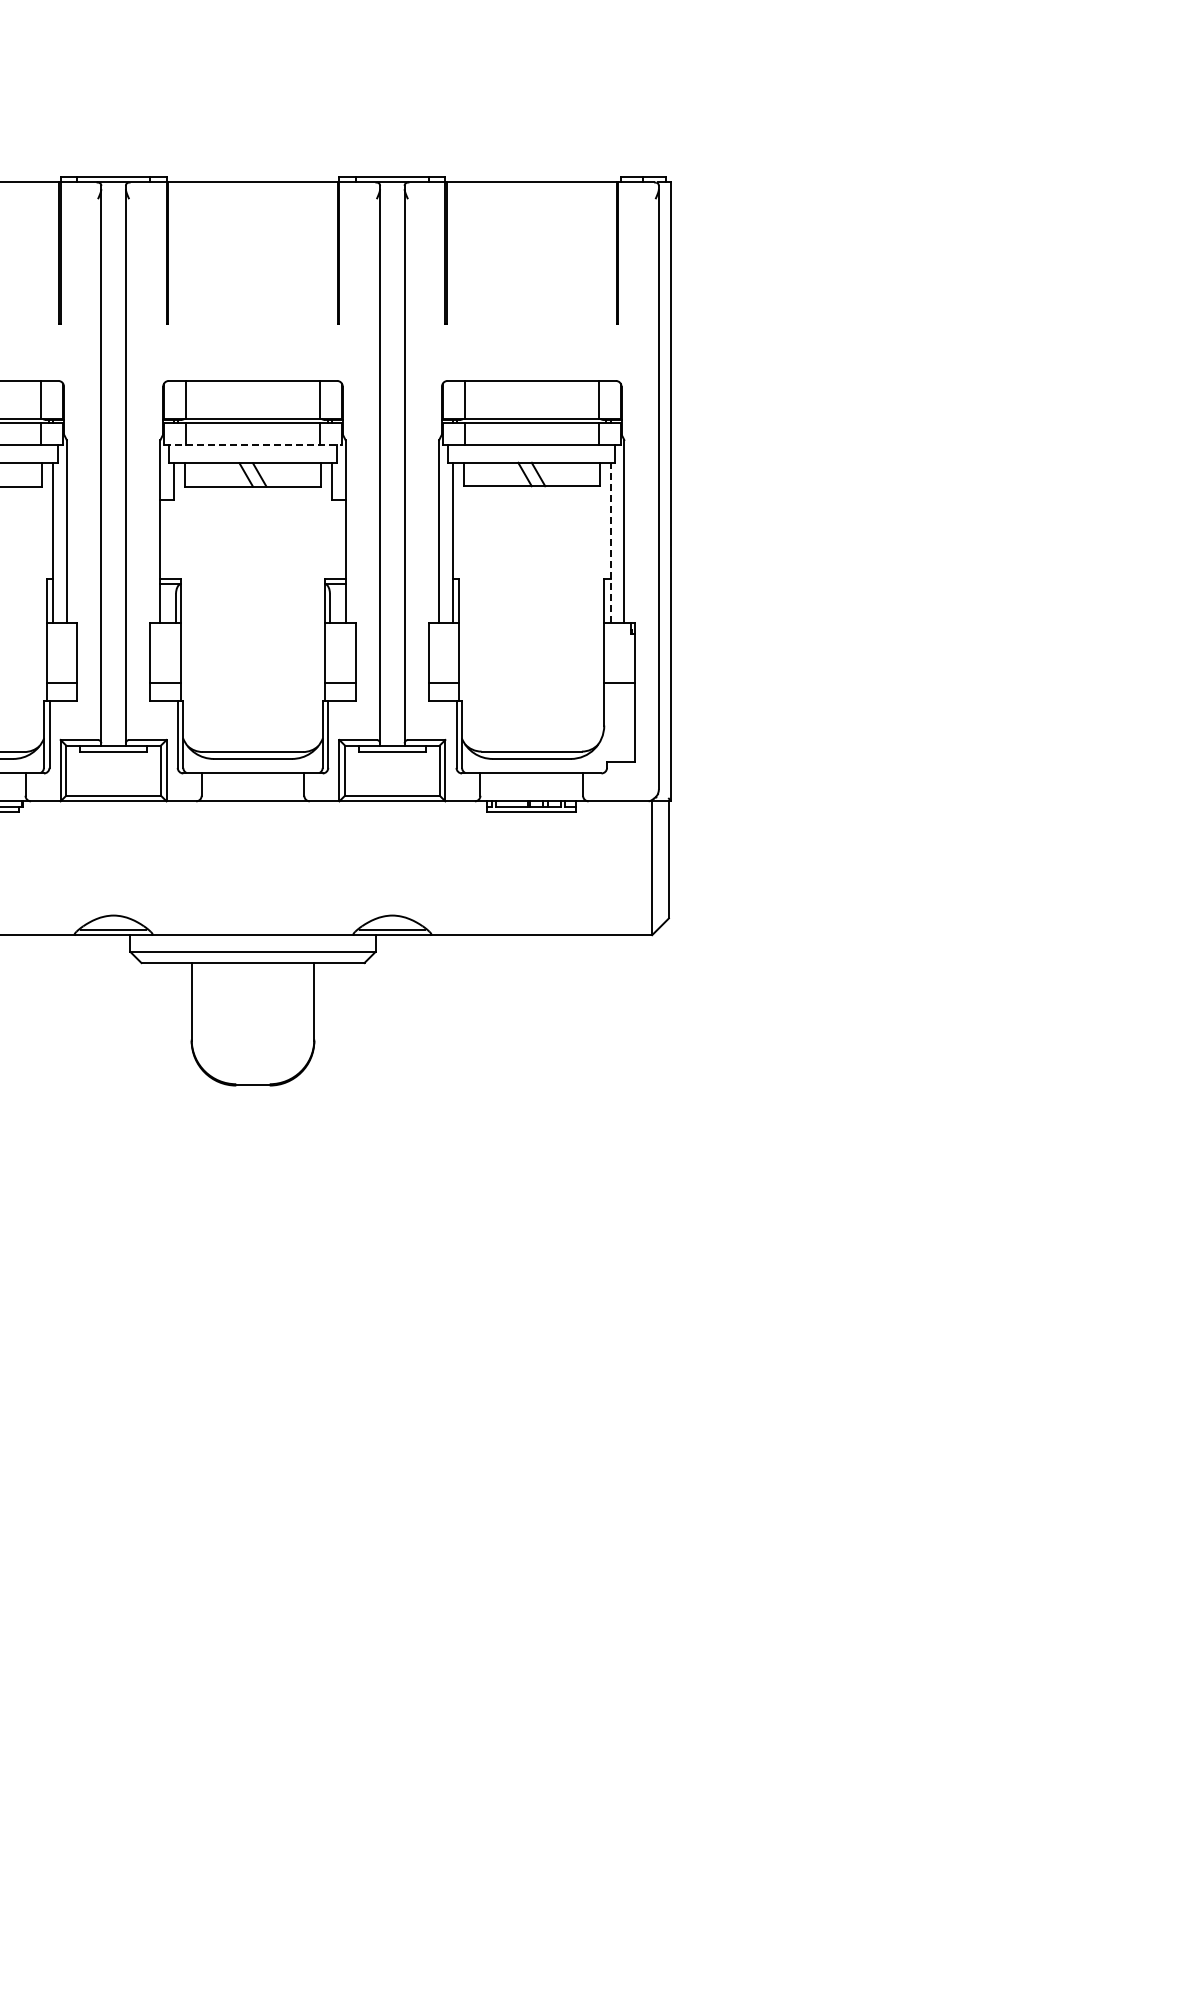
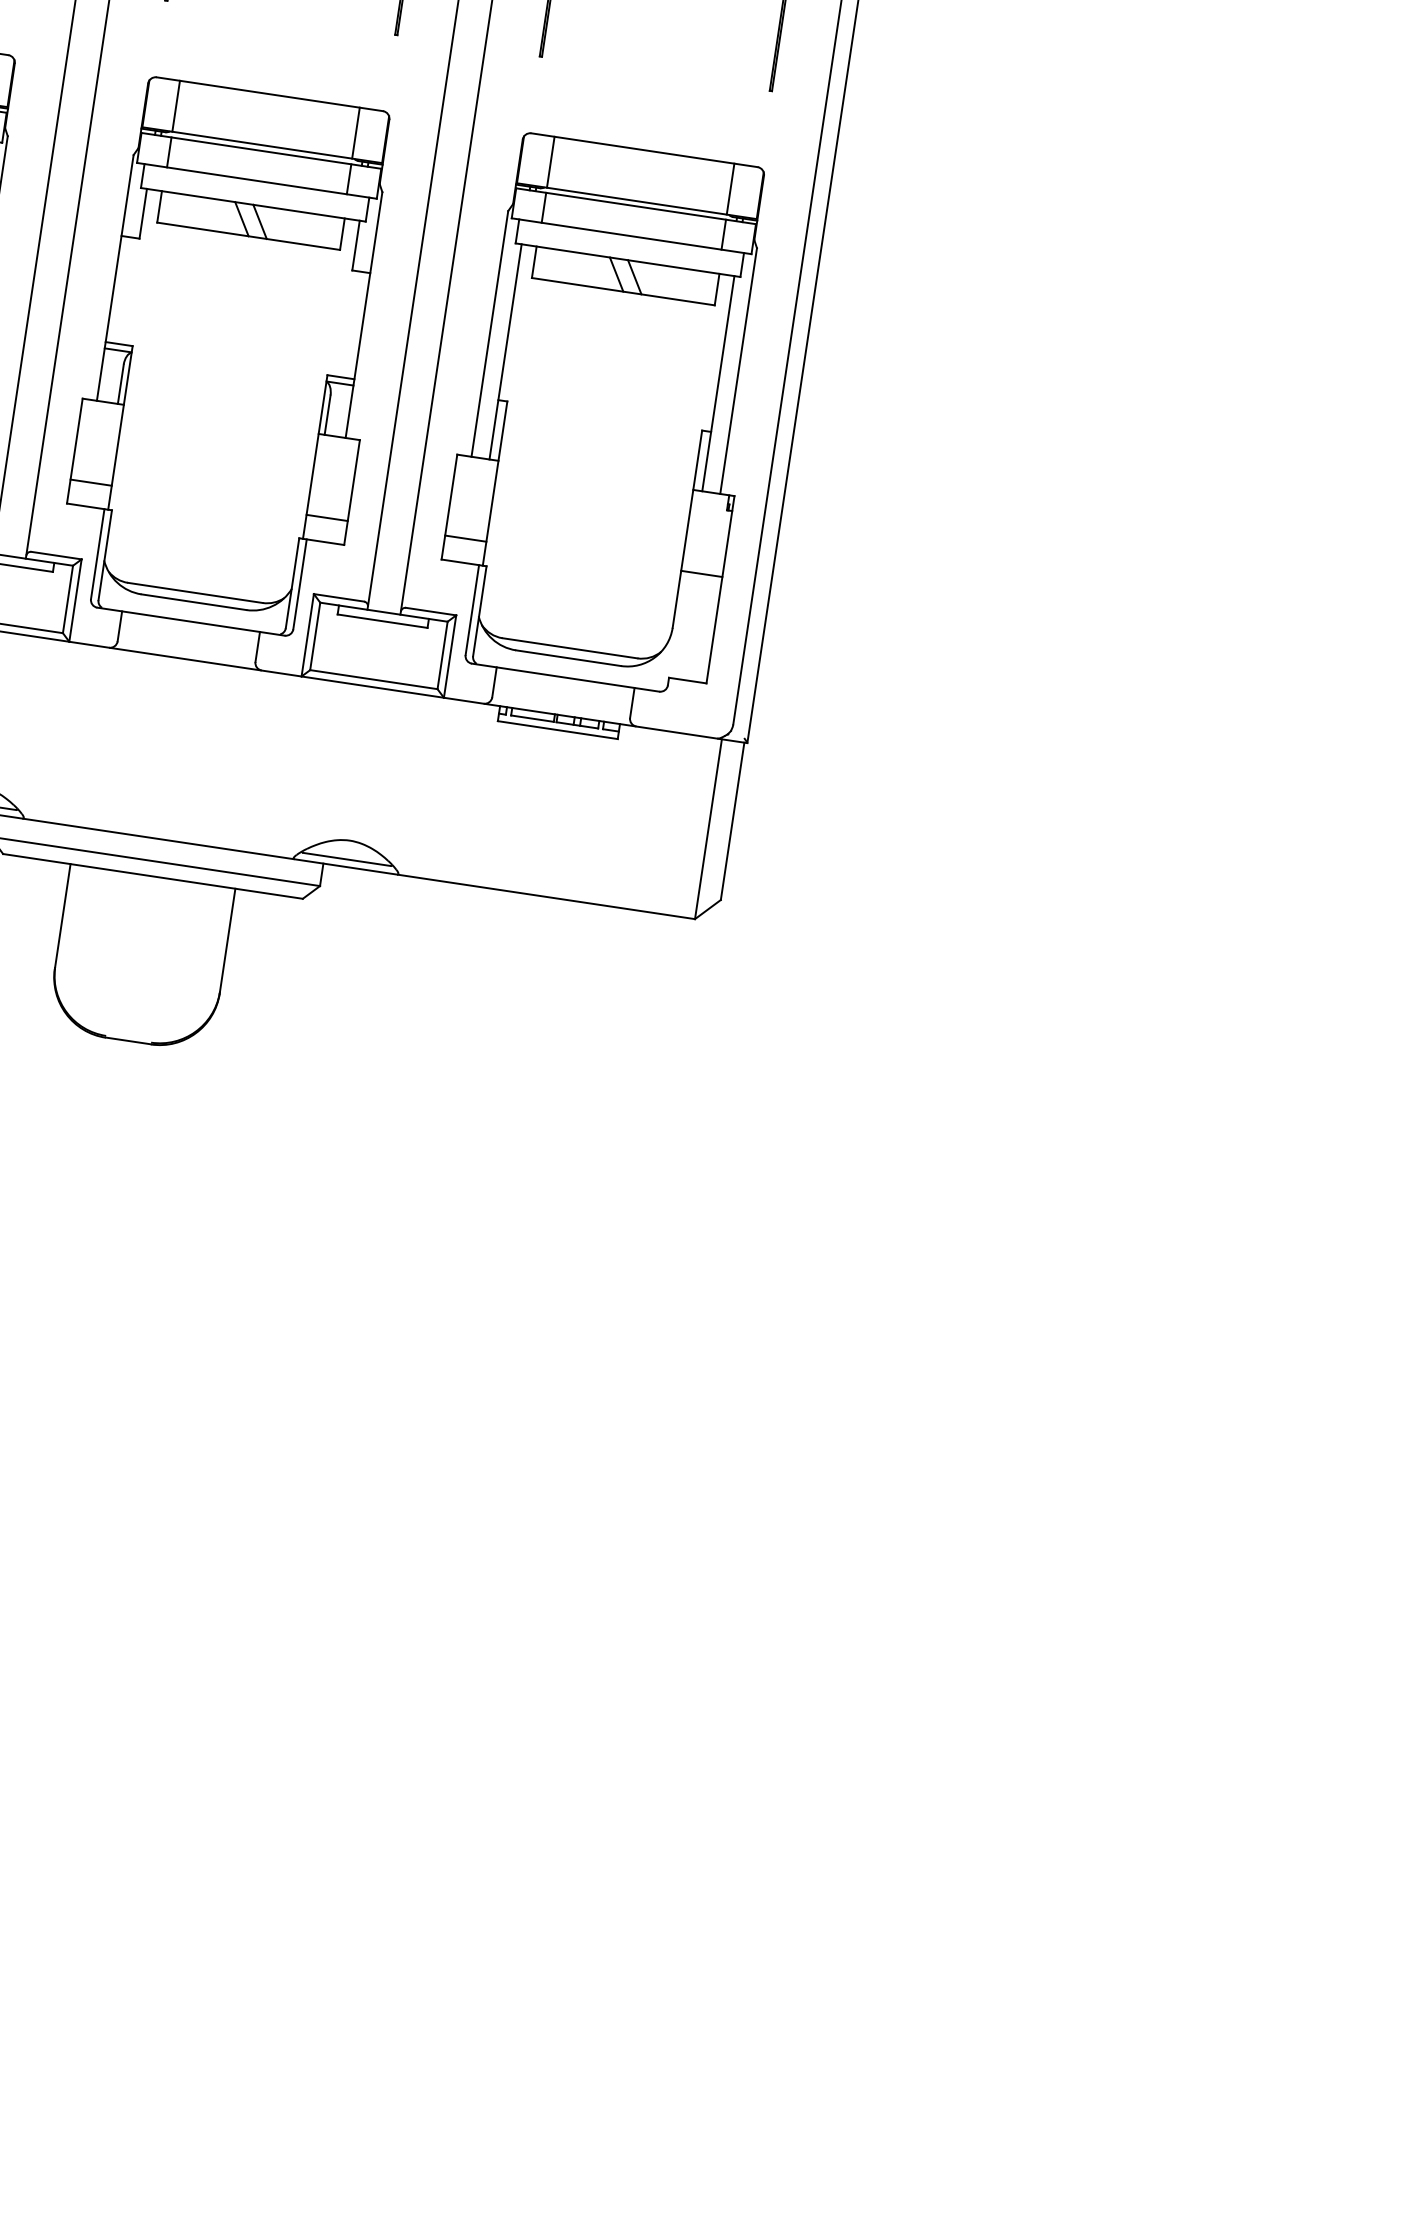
line: (253, 445) -> (257, 181), dashed -> solid
line: (610, 542) -> (717, 383), dashed -> solid

